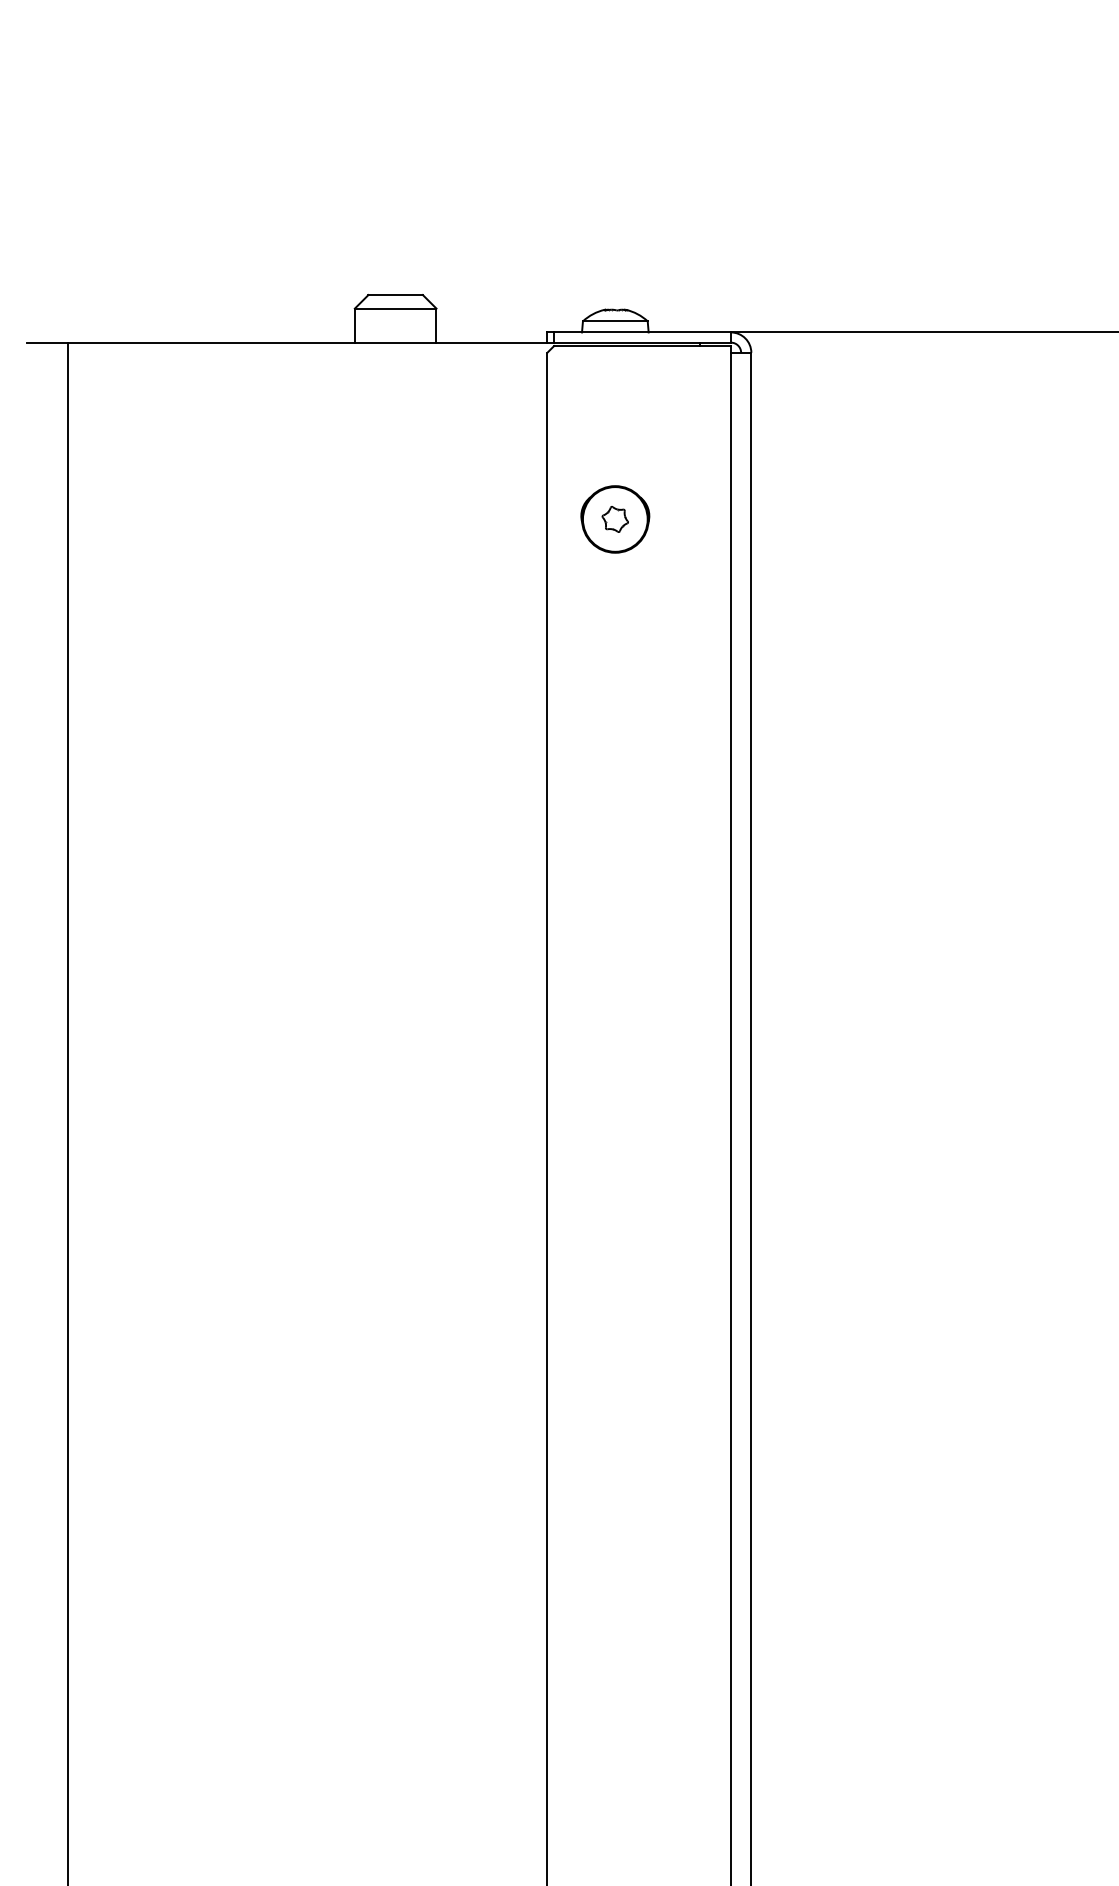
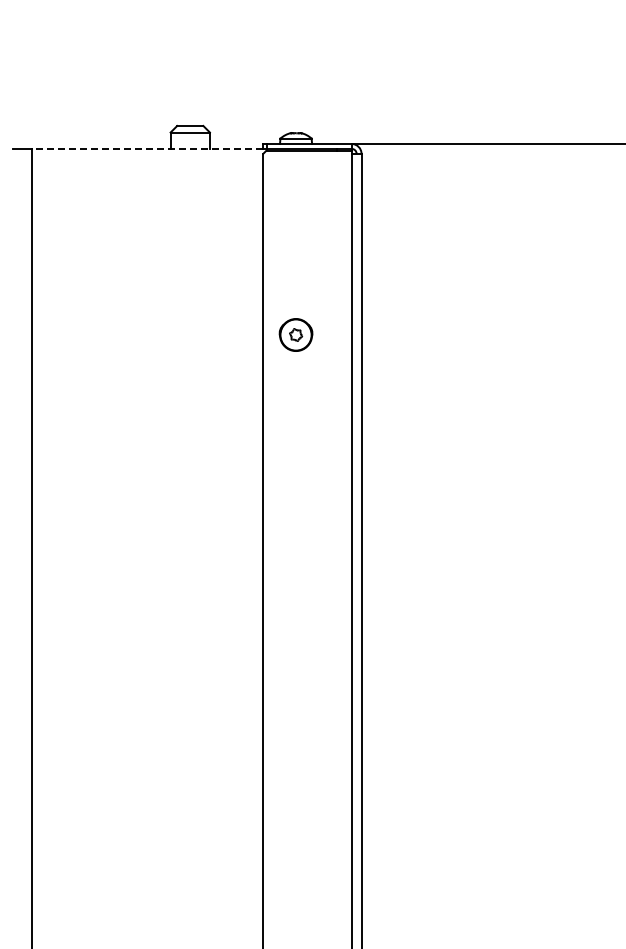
line: (306, 341) -> (147, 148), solid -> dashed
part: (614, 518) -> (295, 334), moved

